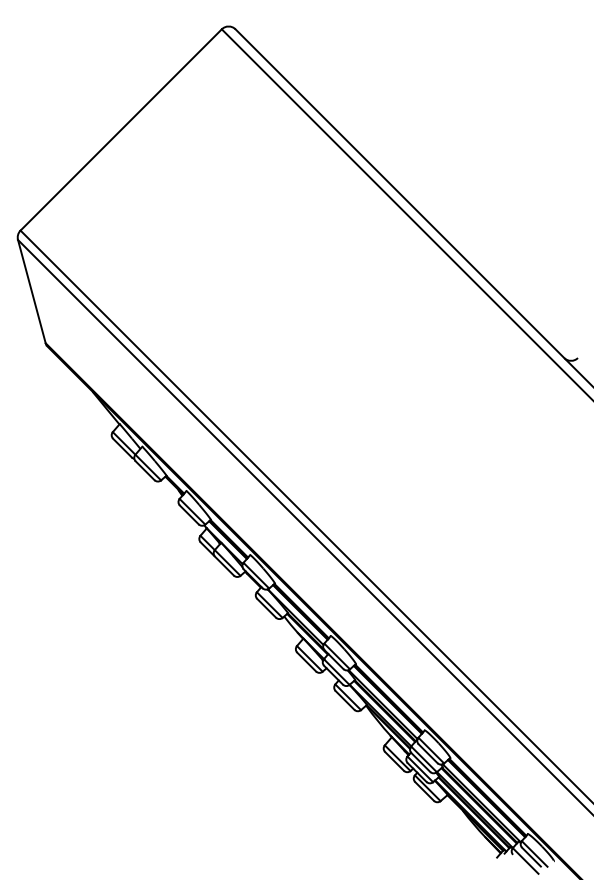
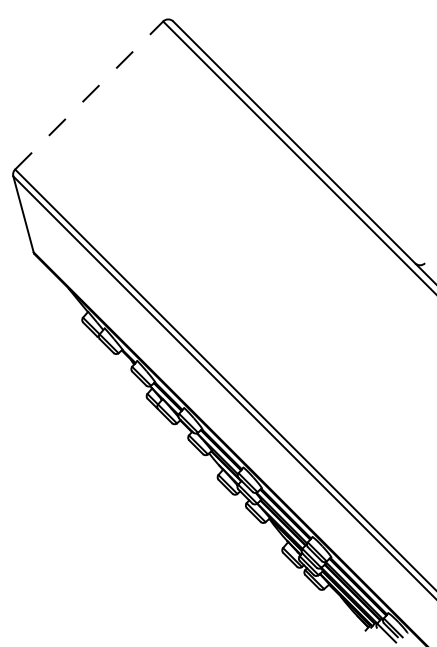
line: (121, 129) -> (89, 95), solid -> dashed

